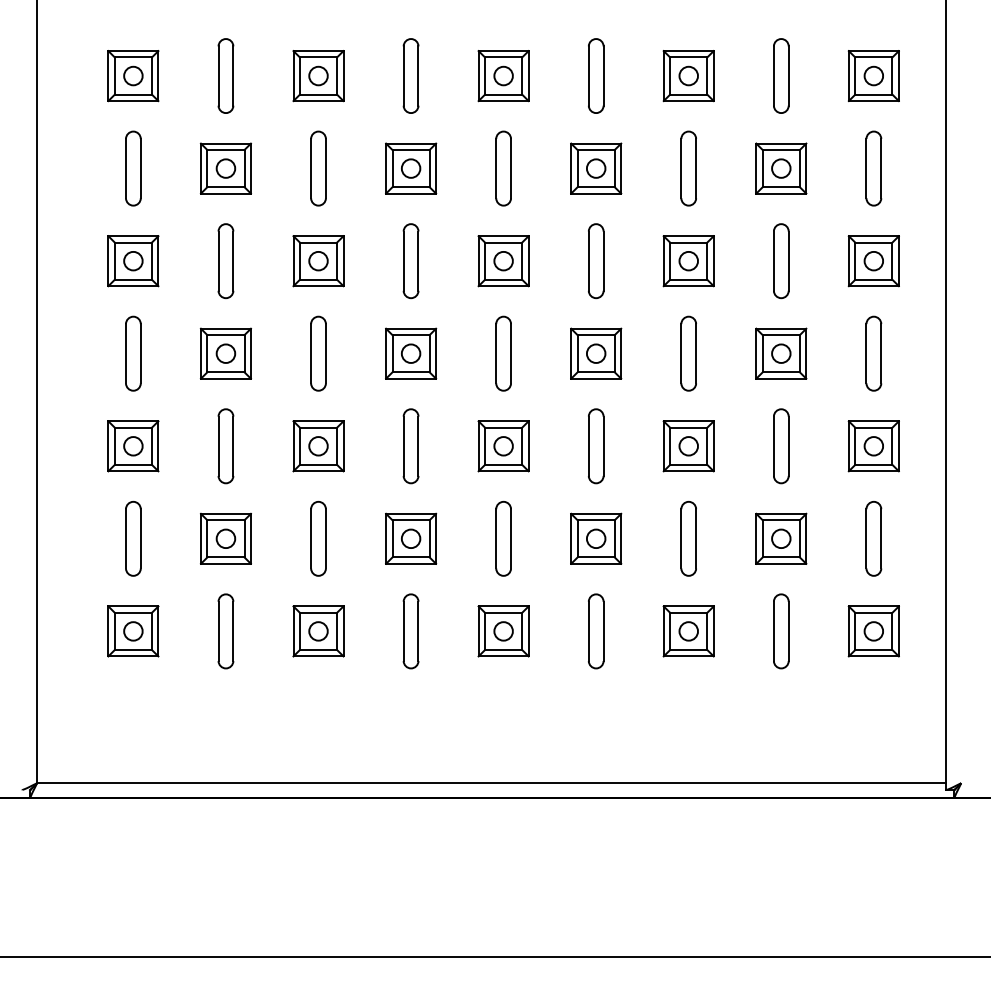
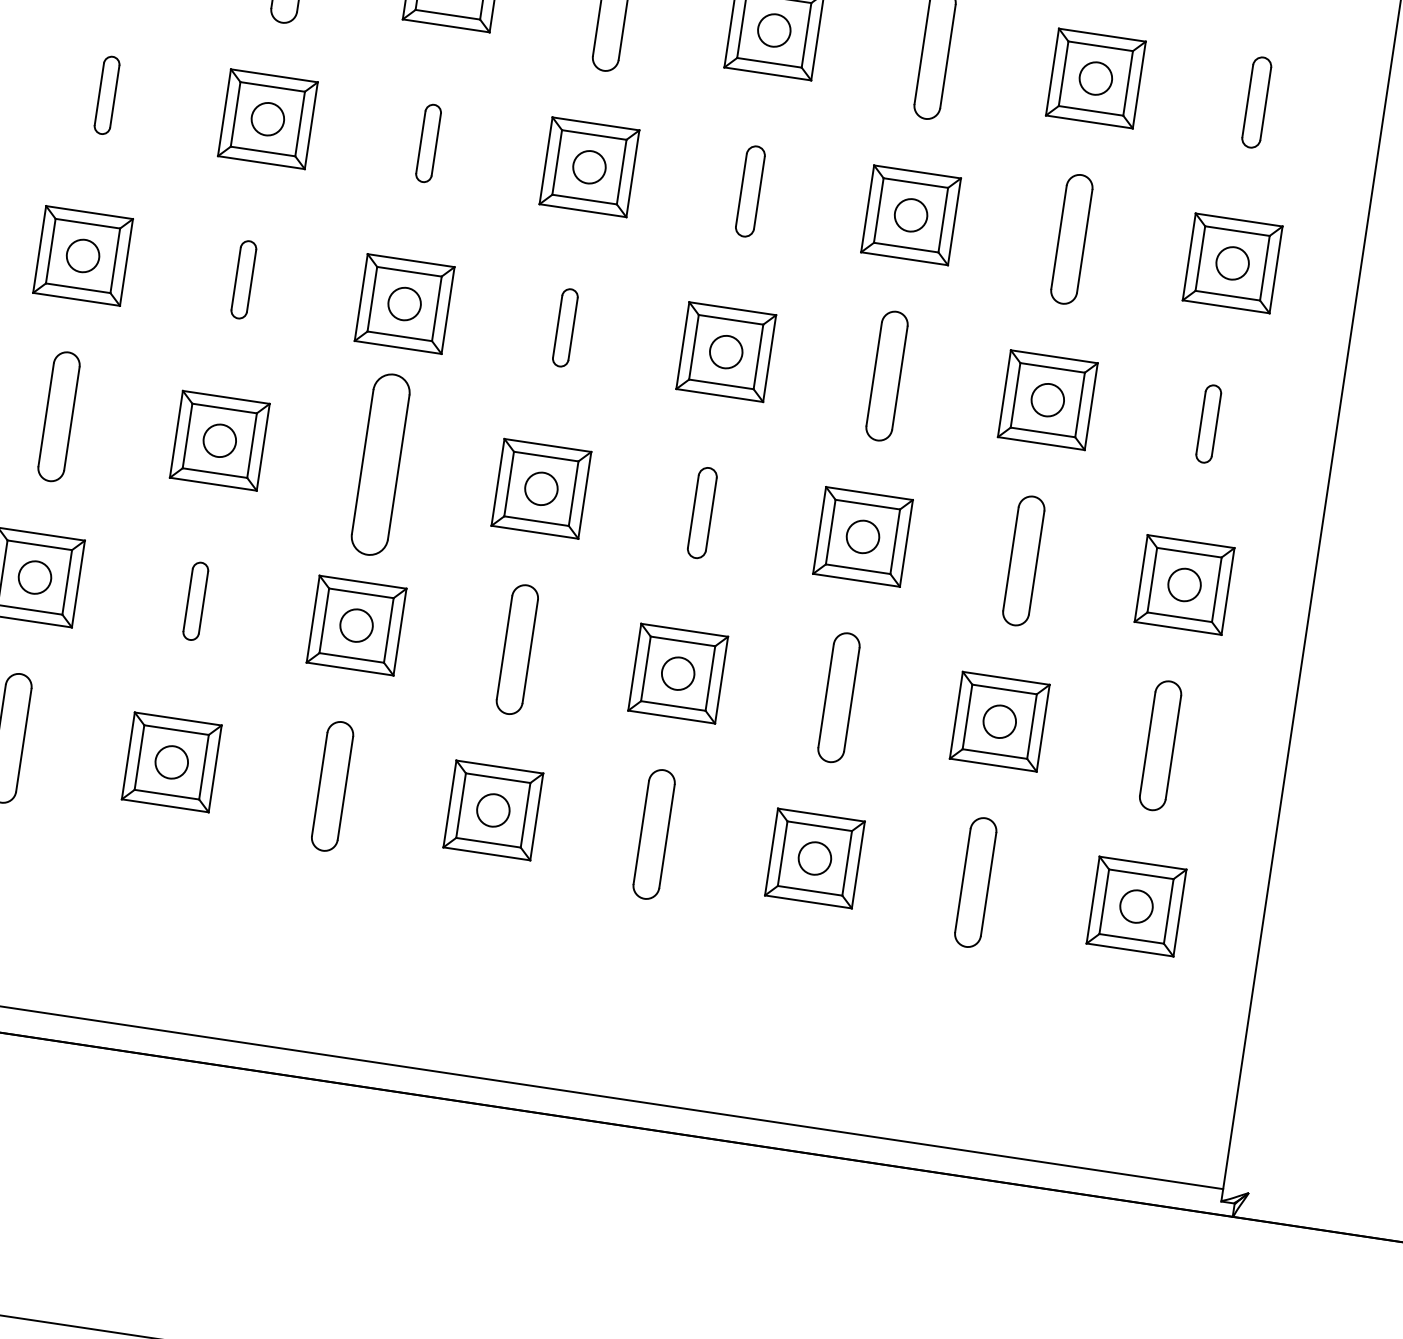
part: (873, 168) -> (1256, 102), size x0.7
part: (225, 261) -> (106, 95), size x0.6
part: (410, 261) -> (427, 143), size x0.6
part: (596, 261) -> (750, 191), size x0.7
part: (318, 353) -> (243, 279), size x0.6
part: (503, 353) -> (565, 327), size x0.6
part: (873, 353) -> (1208, 423), size x0.6
part: (410, 446) -> (379, 465), size x1.4
part: (596, 446) -> (702, 513), size x0.7
part: (318, 538) -> (195, 601), size x0.6

